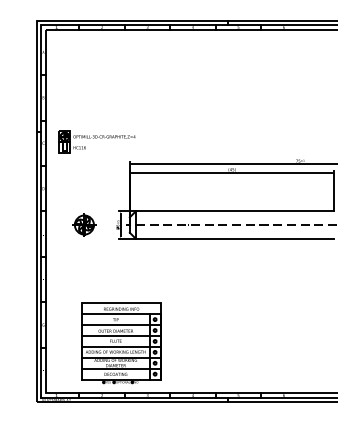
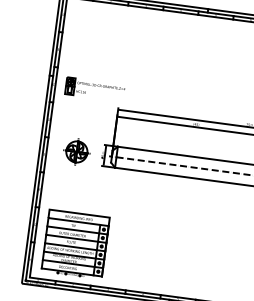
part: (84, 224) -> (77, 151), size x1.43
part: (121, 343) -> (75, 244), moved

